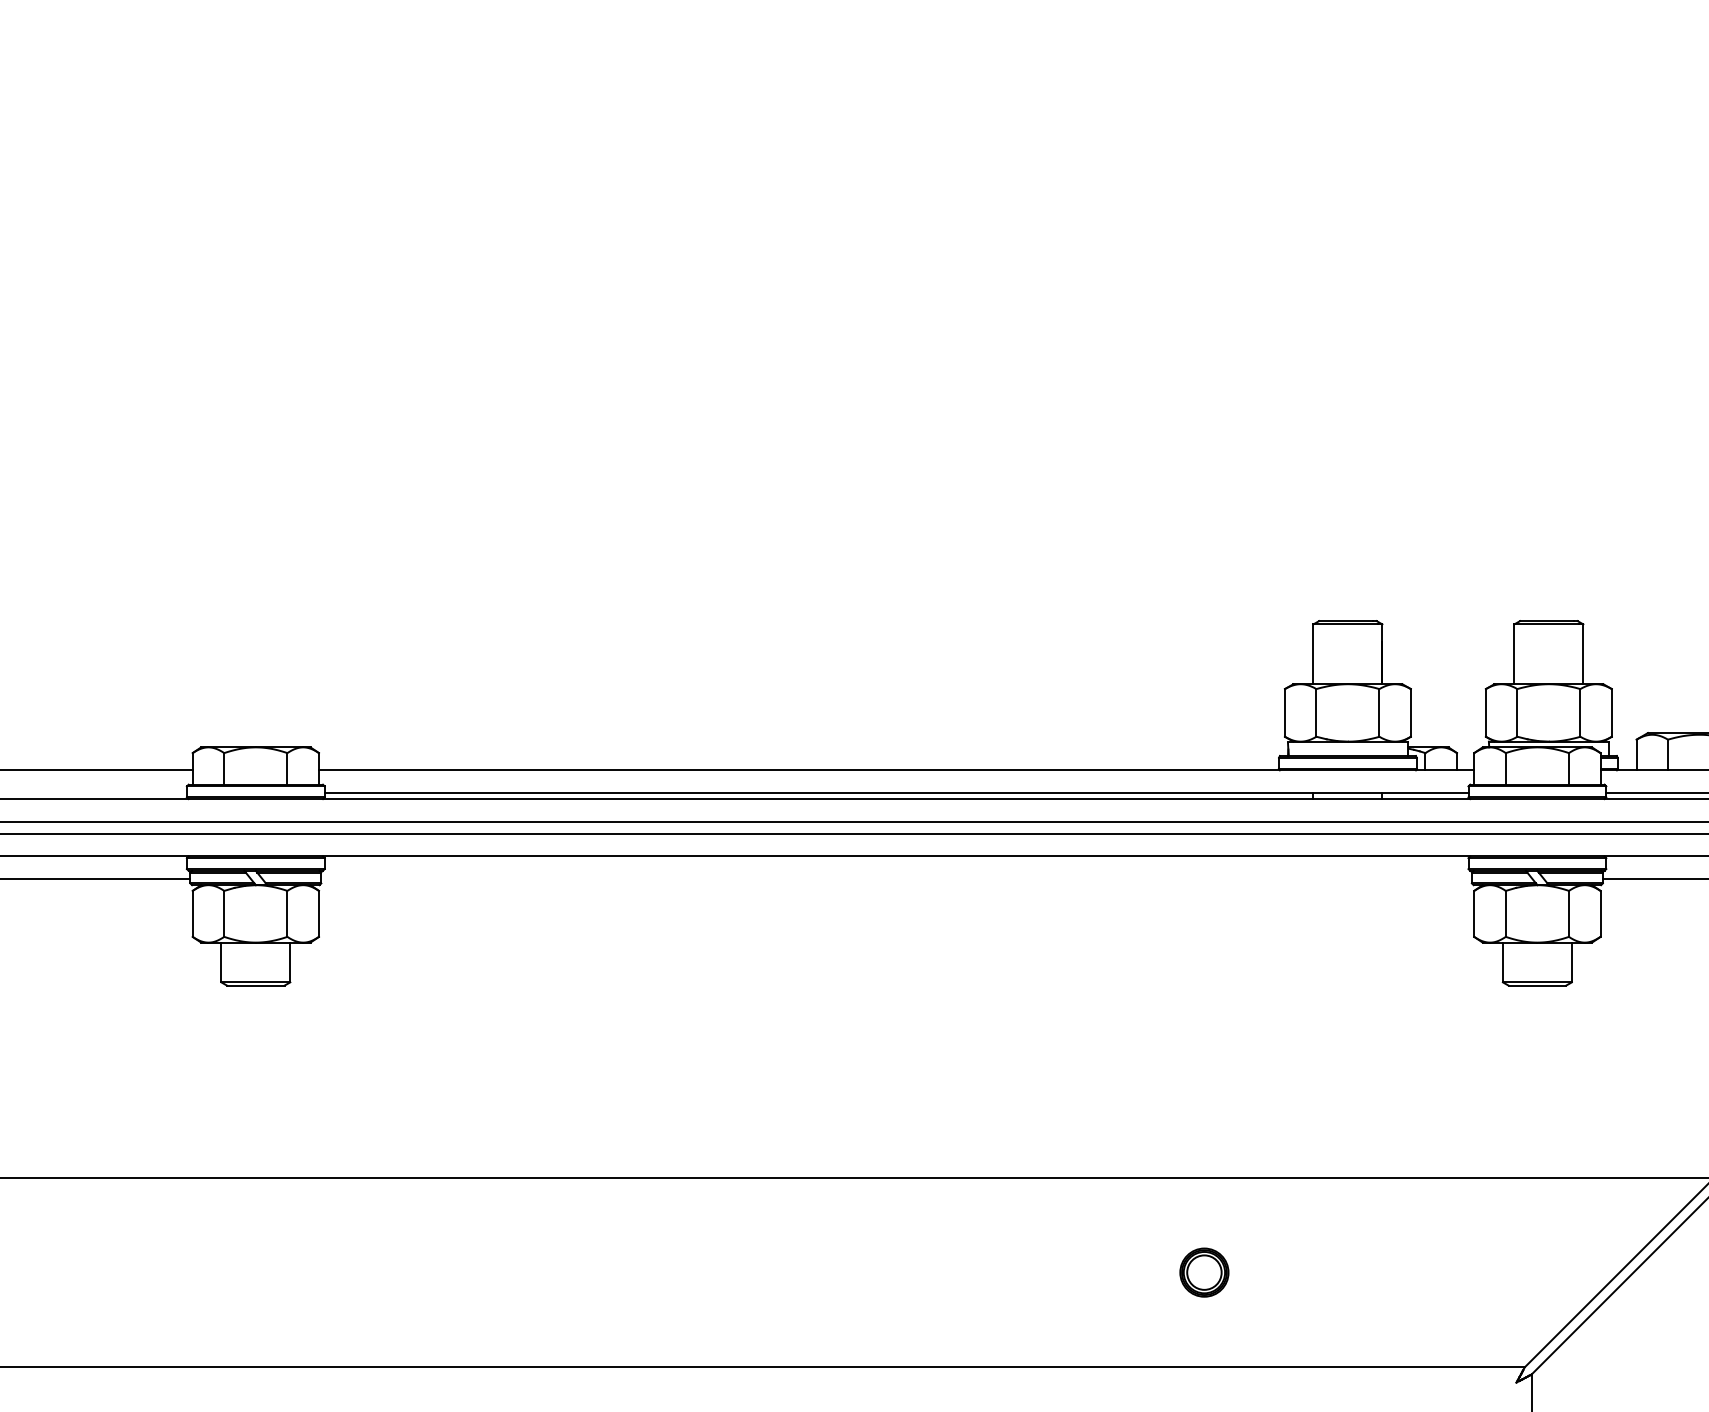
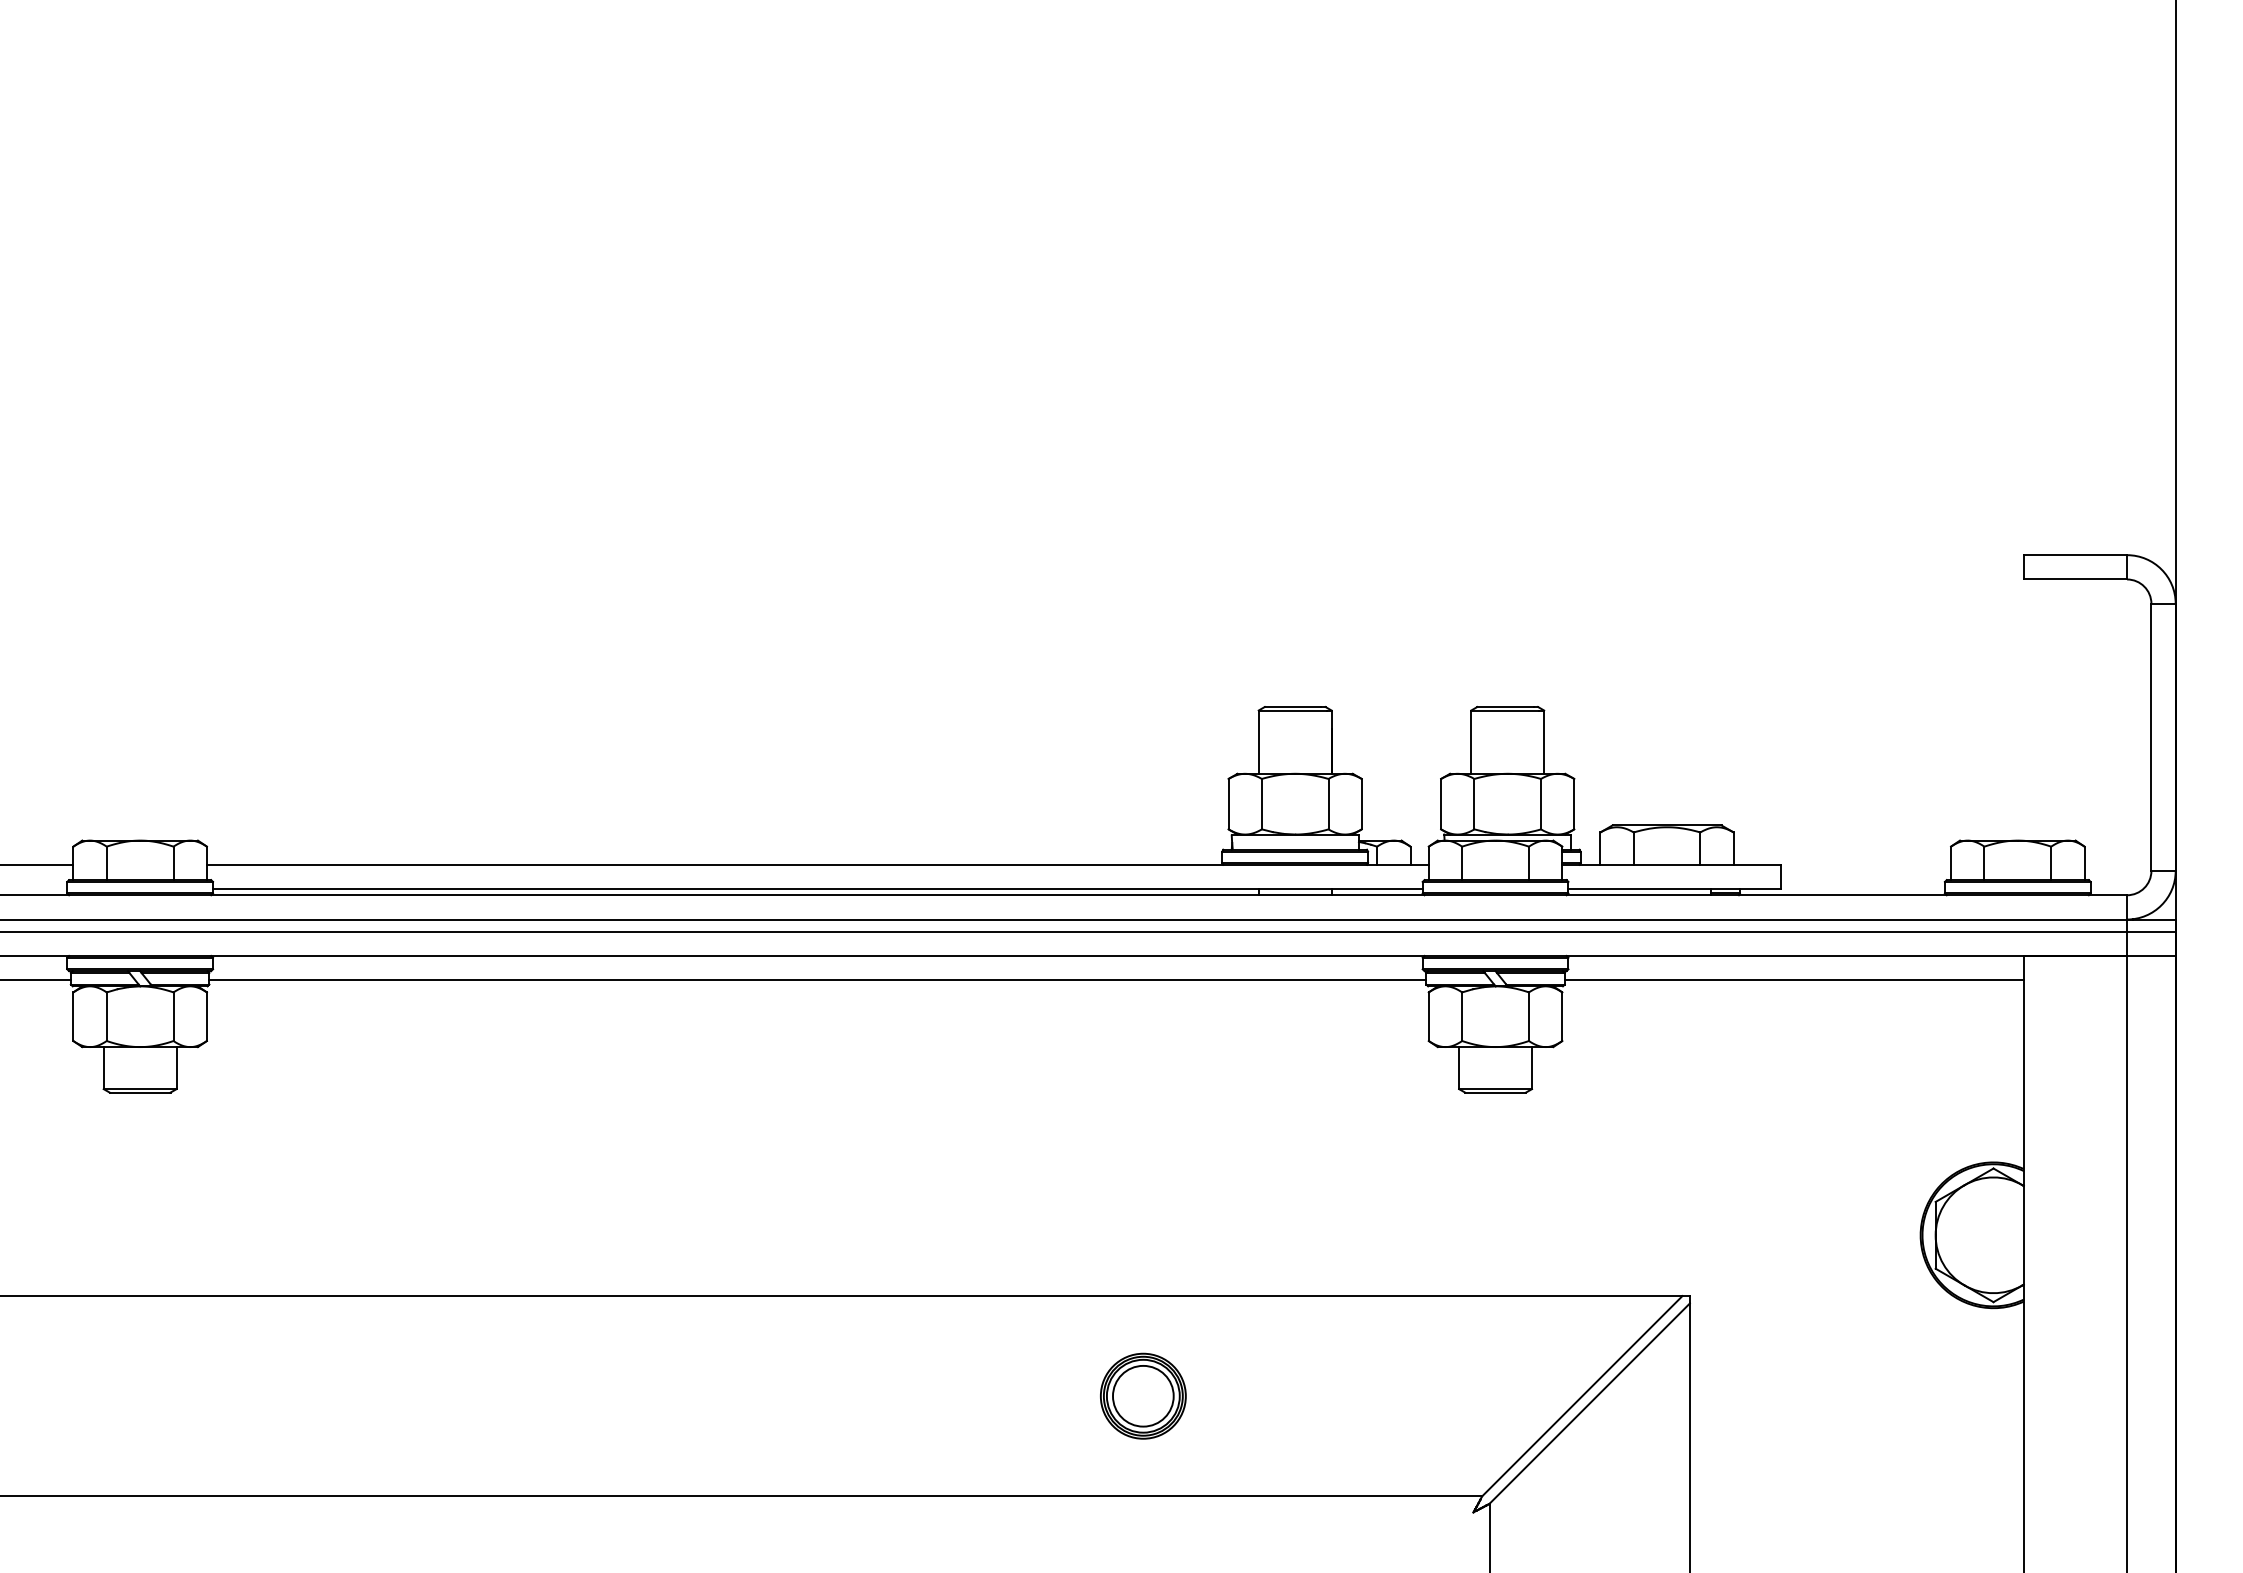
line: (896, 879) -> (817, 980), added
part: (1204, 1272) -> (1143, 1395), size x1.67

